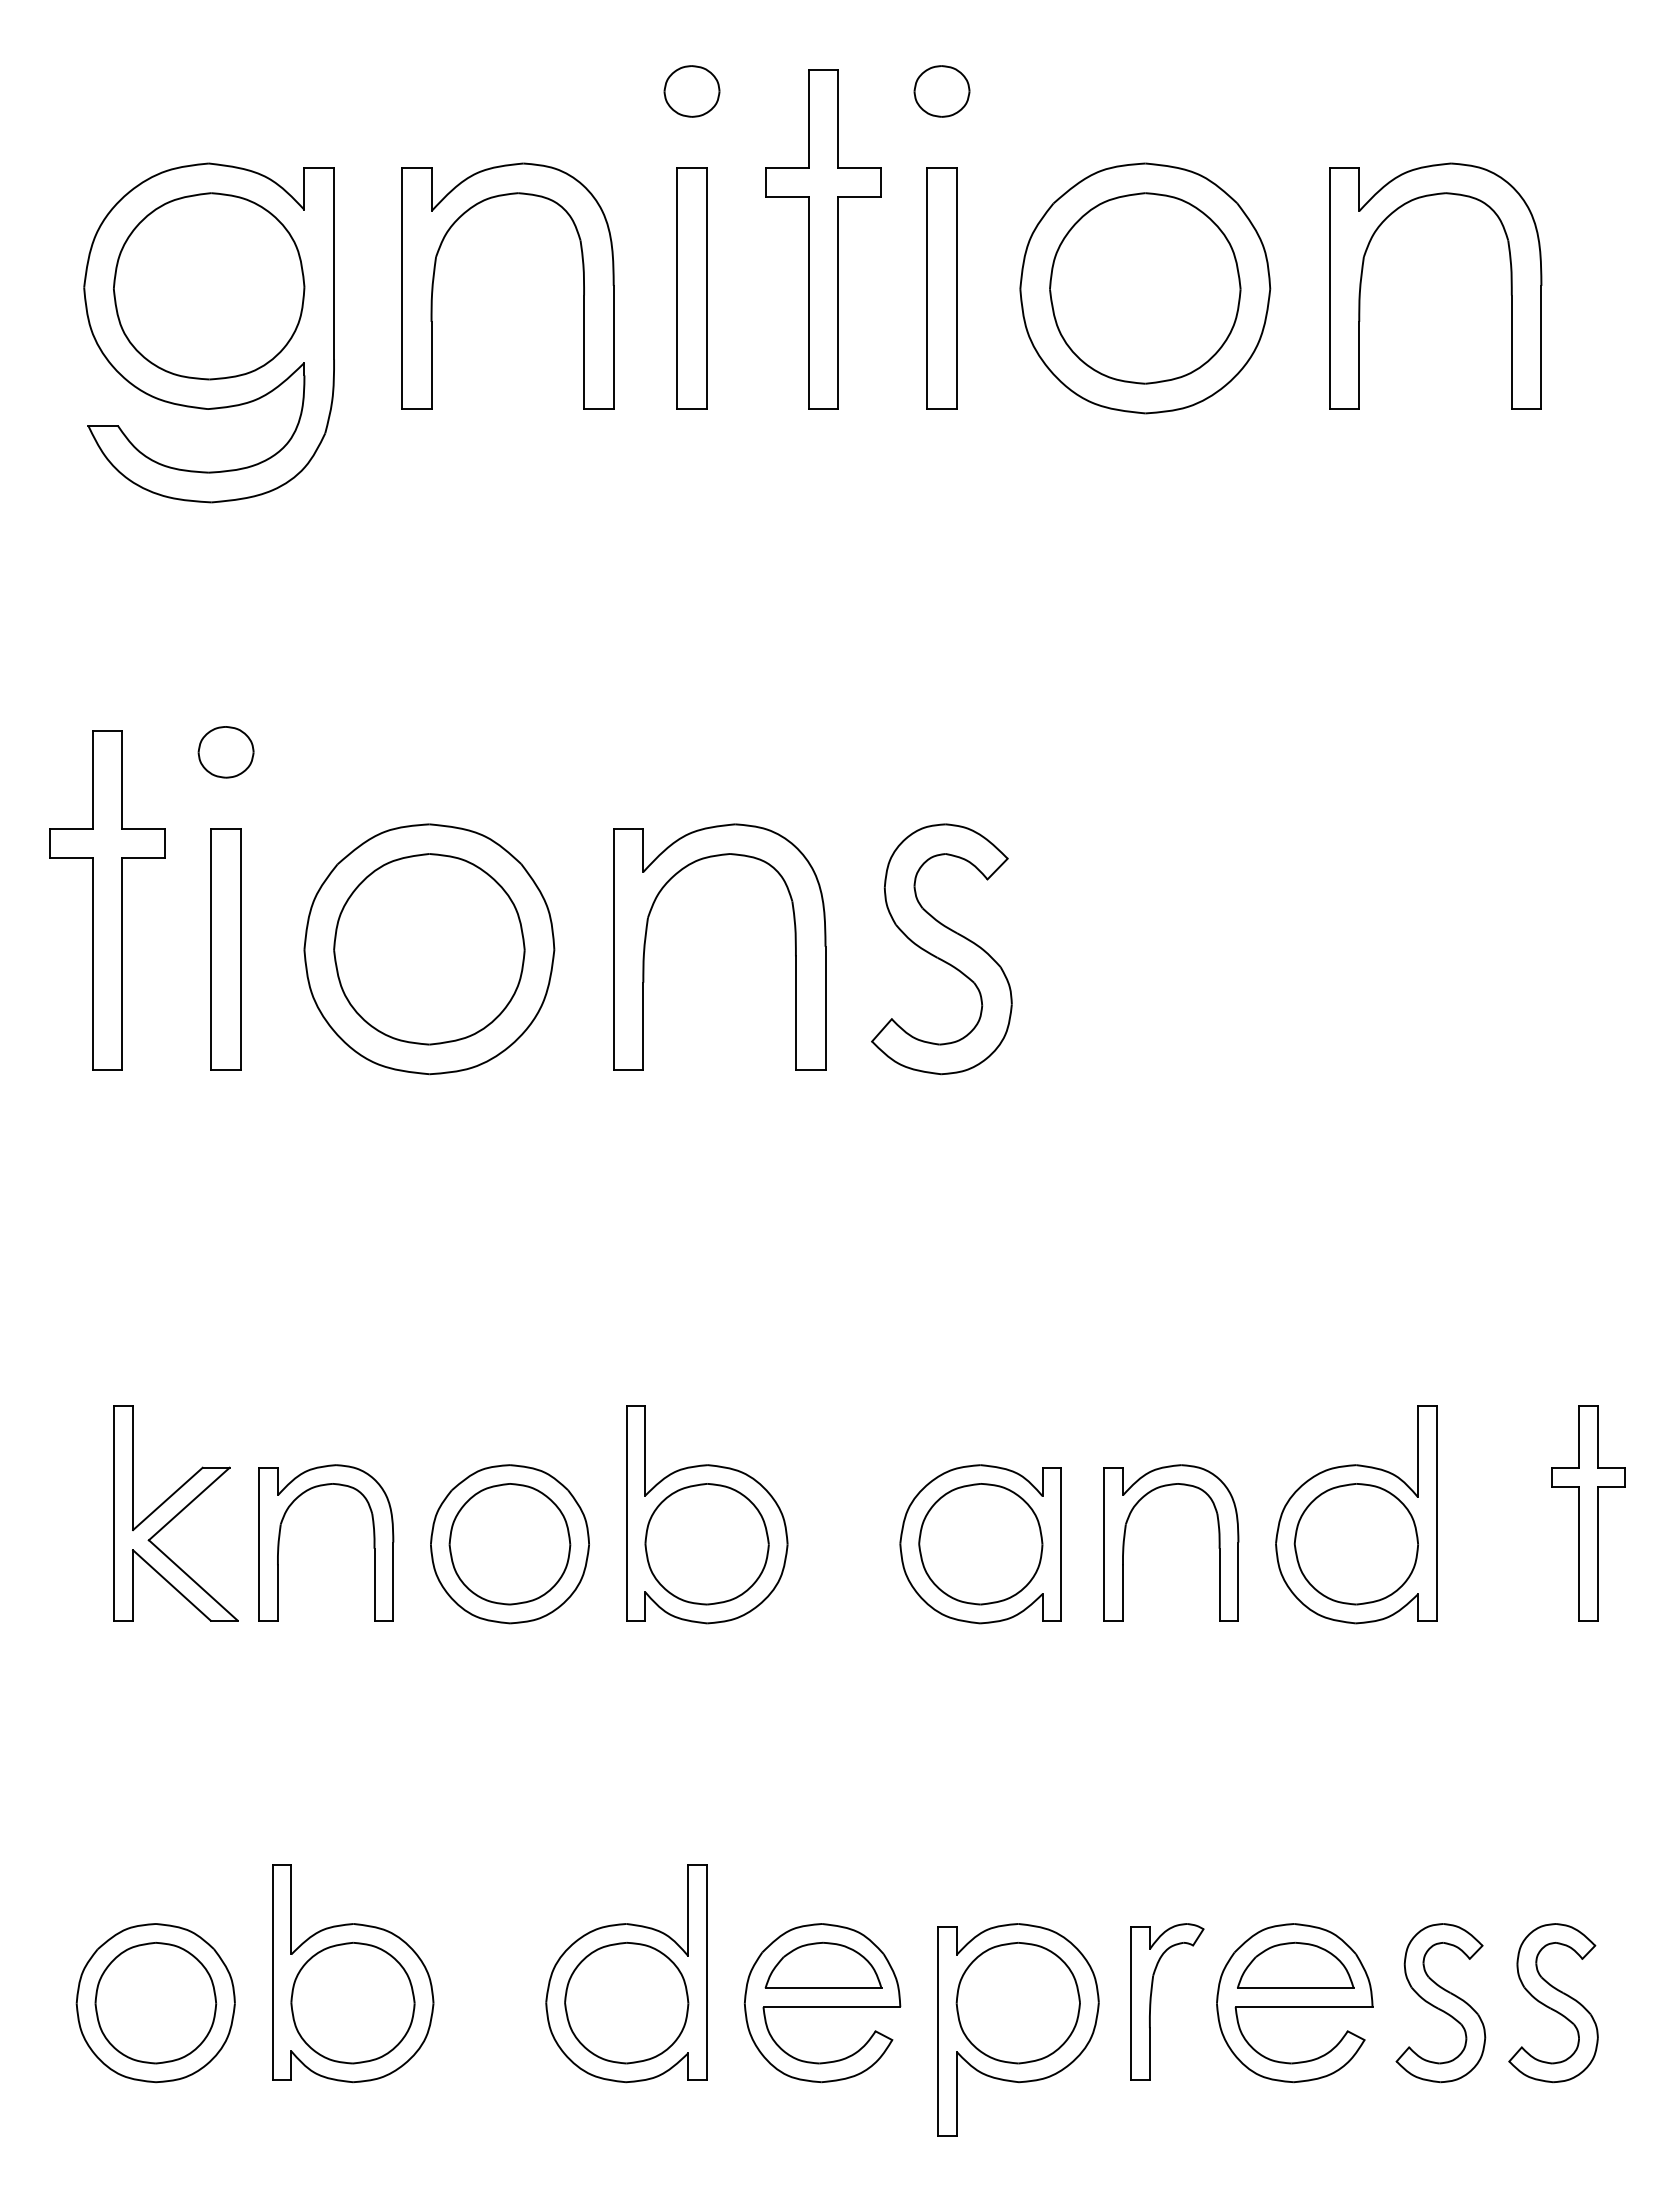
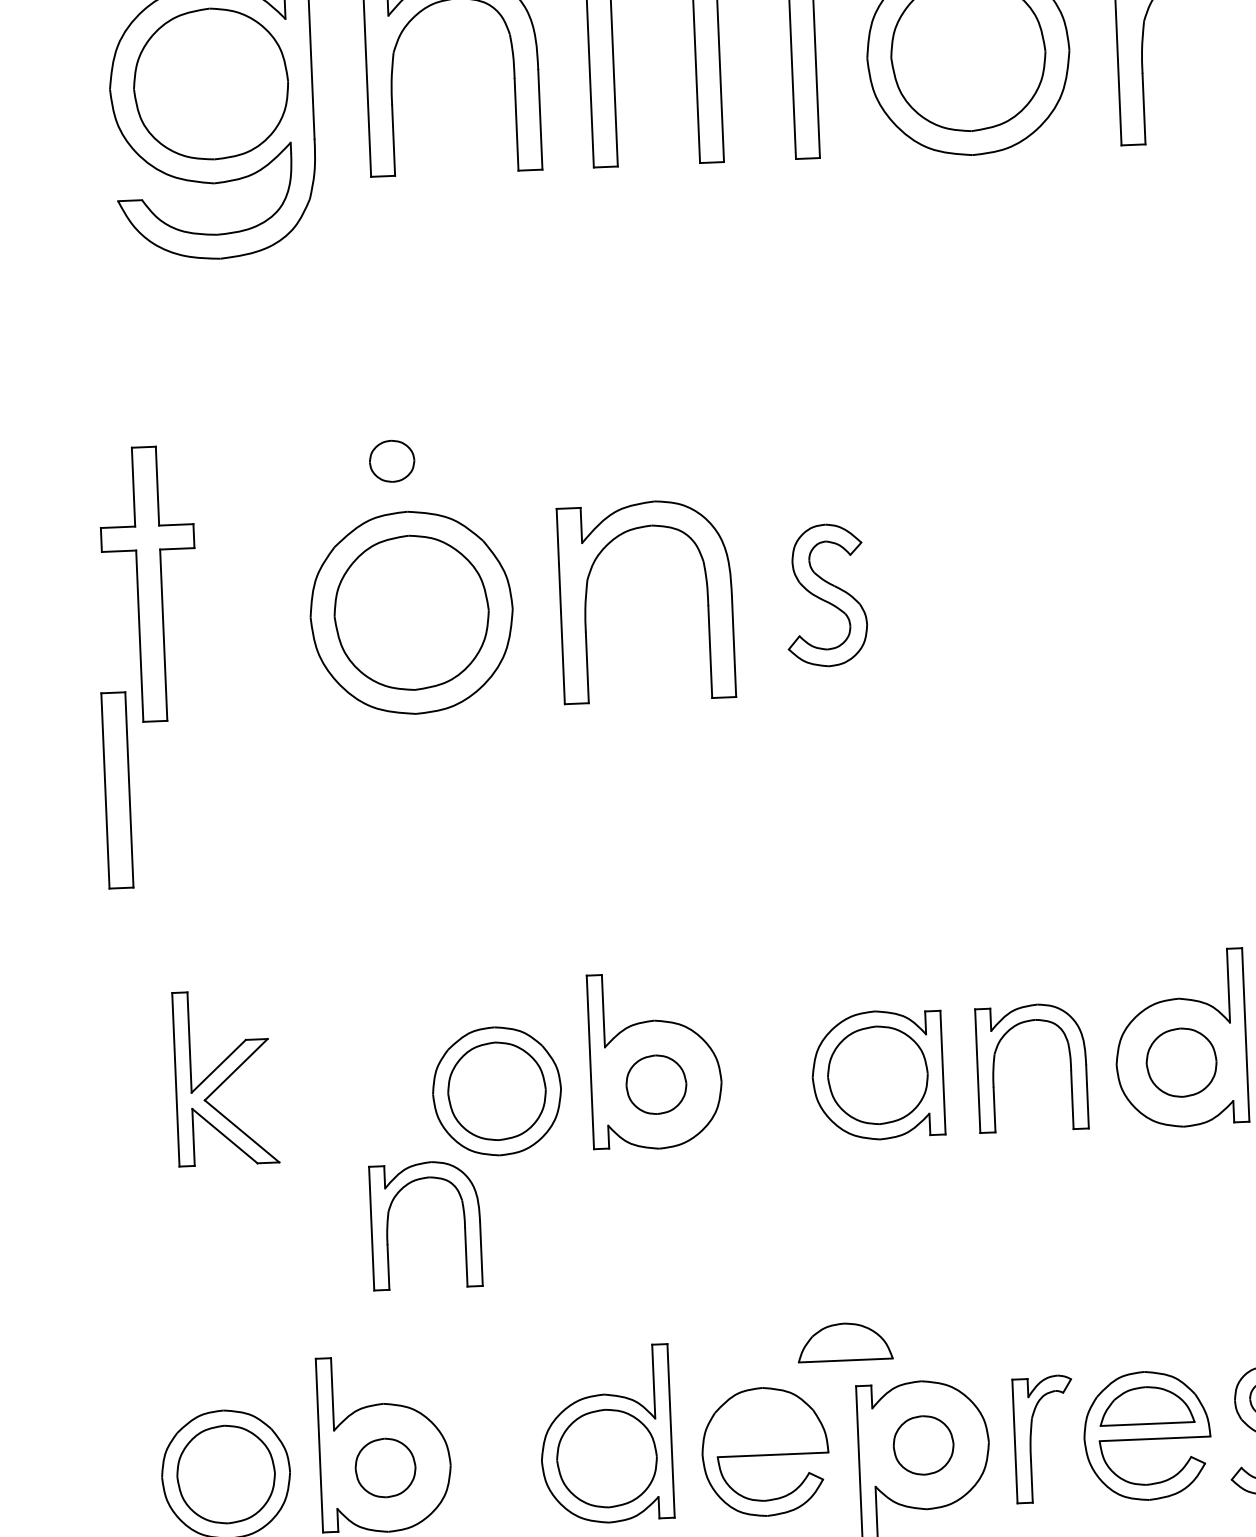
part: (225, 752) -> (391, 461), moved
part: (225, 949) -> (116, 790), moved
part: (941, 949) -> (825, 595), size x0.7
part: (280, 1537) -> (388, 1222), moved
part: (706, 1544) -> (655, 1084), size x0.6
part: (1355, 1544) -> (1180, 1062), size x0.7
part: (823, 1965) -> (845, 1341), moved
part: (352, 2003) -> (385, 1468), size x0.6
part: (1017, 2003) -> (923, 1445), size x0.6

